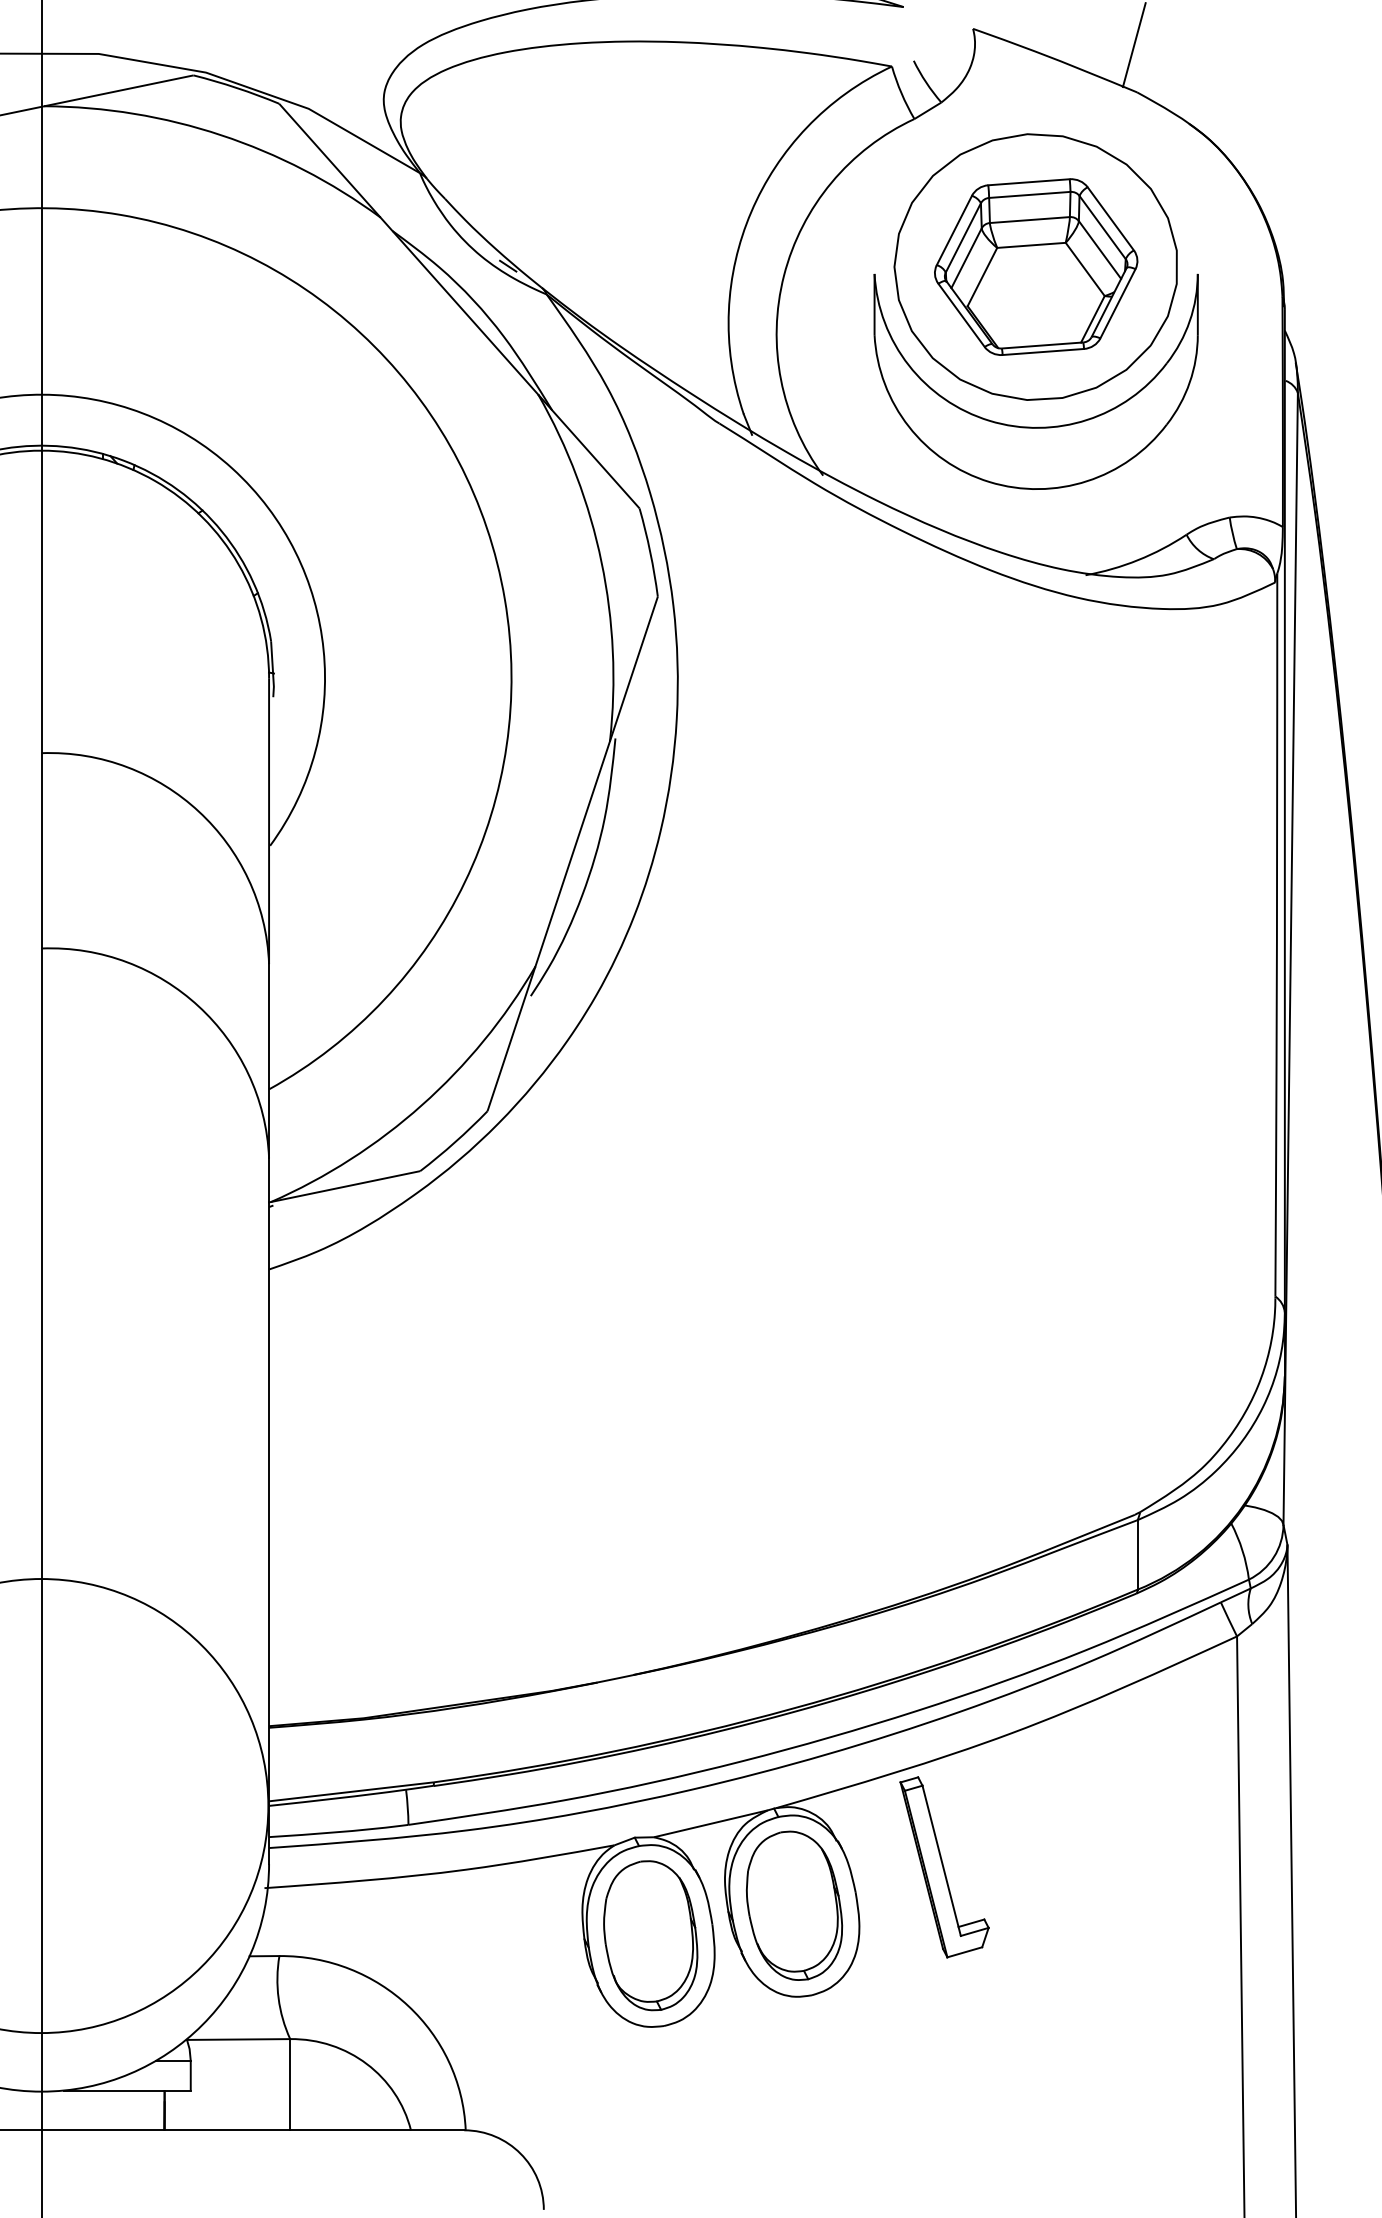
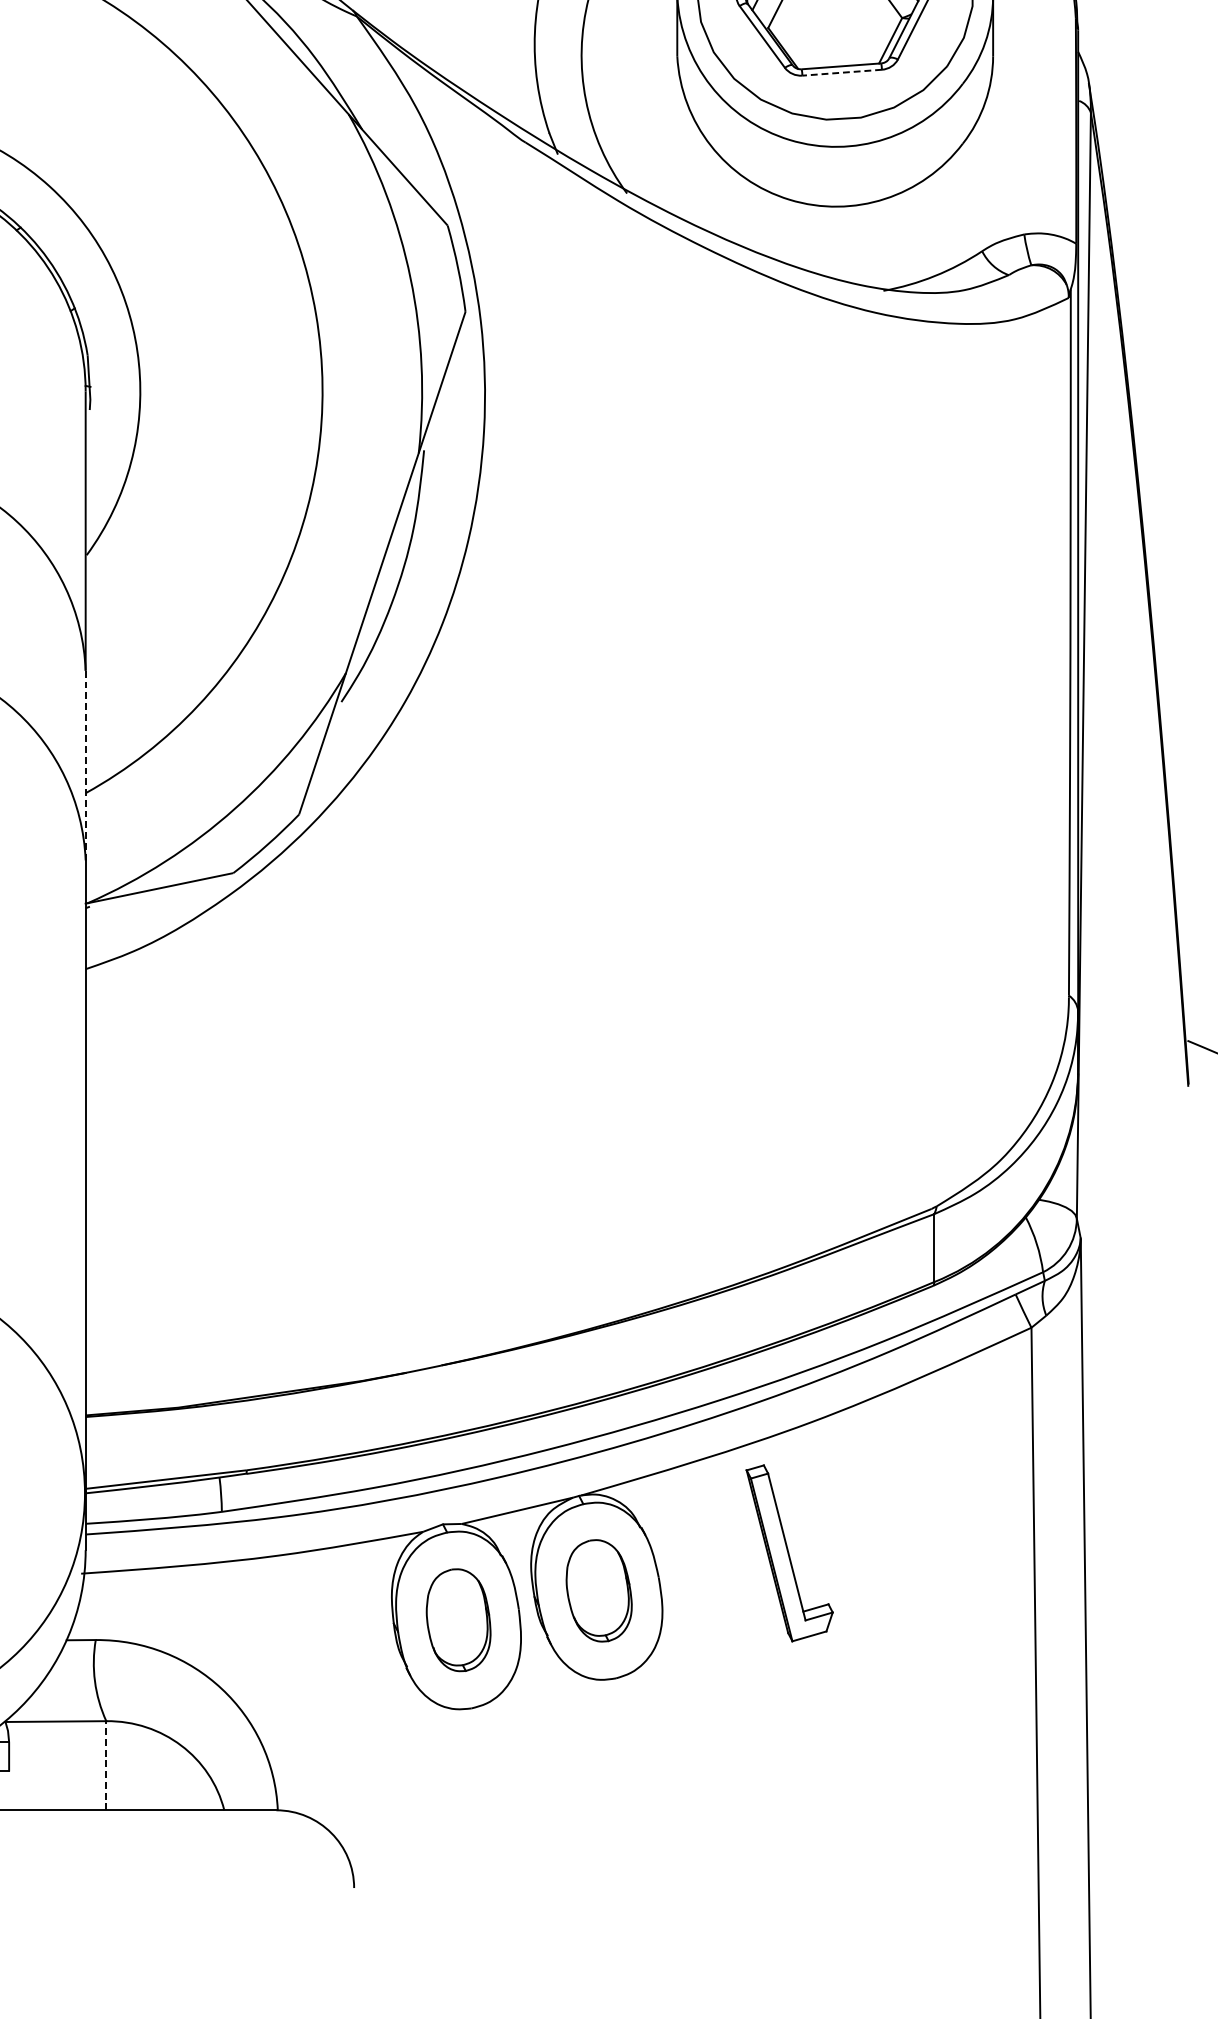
line: (1043, 352) -> (842, 73), solid -> dashed
line: (269, 1060) -> (86, 764), solid -> dashed
part: (944, 1867) -> (789, 1553), moved
part: (794, 1905) -> (599, 1590), size x0.7
part: (650, 1935) -> (458, 1619), size x0.7
line: (290, 2084) -> (106, 1765), solid -> dashed

